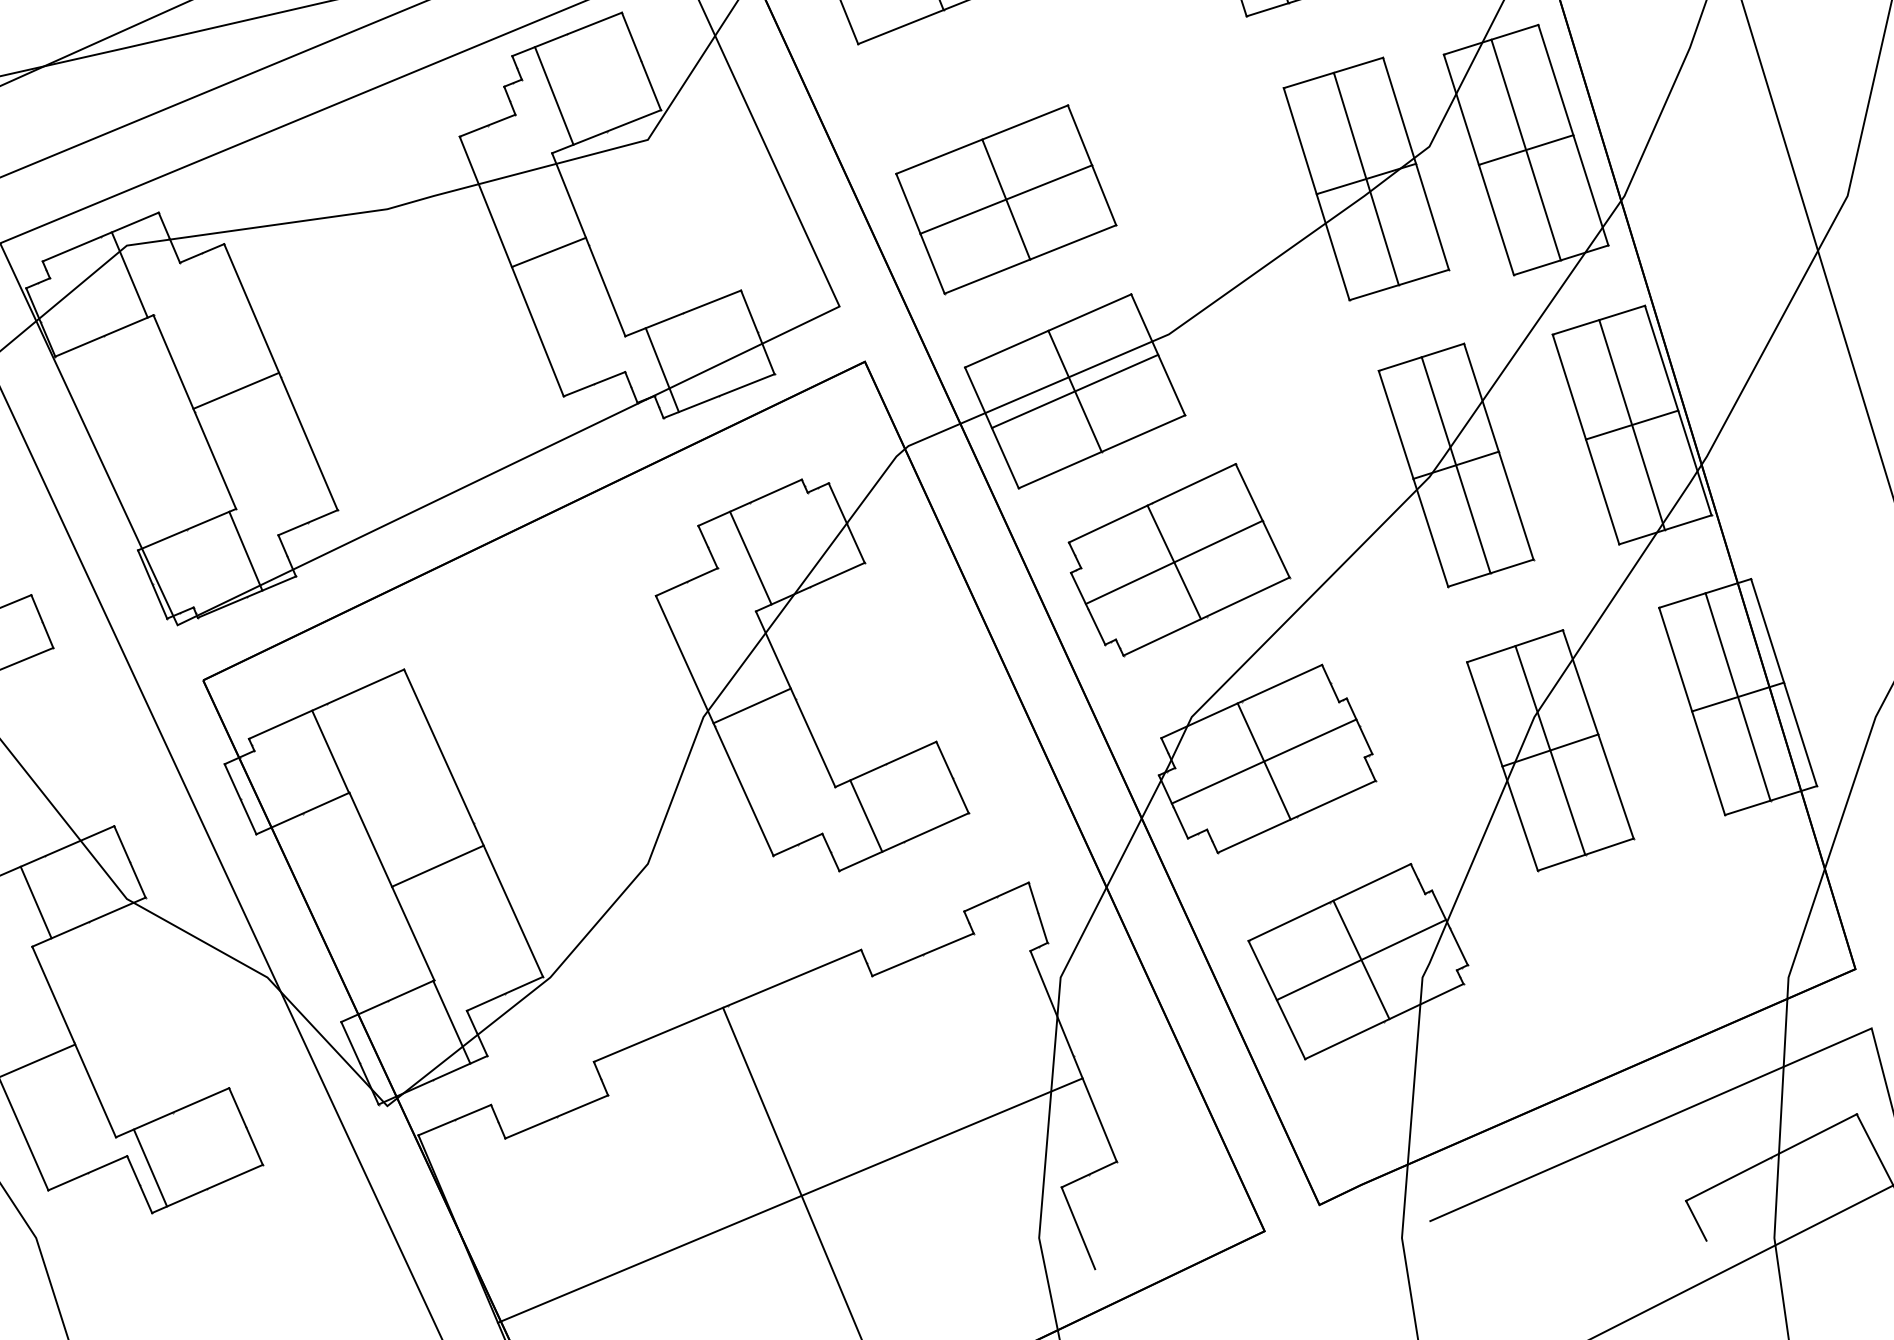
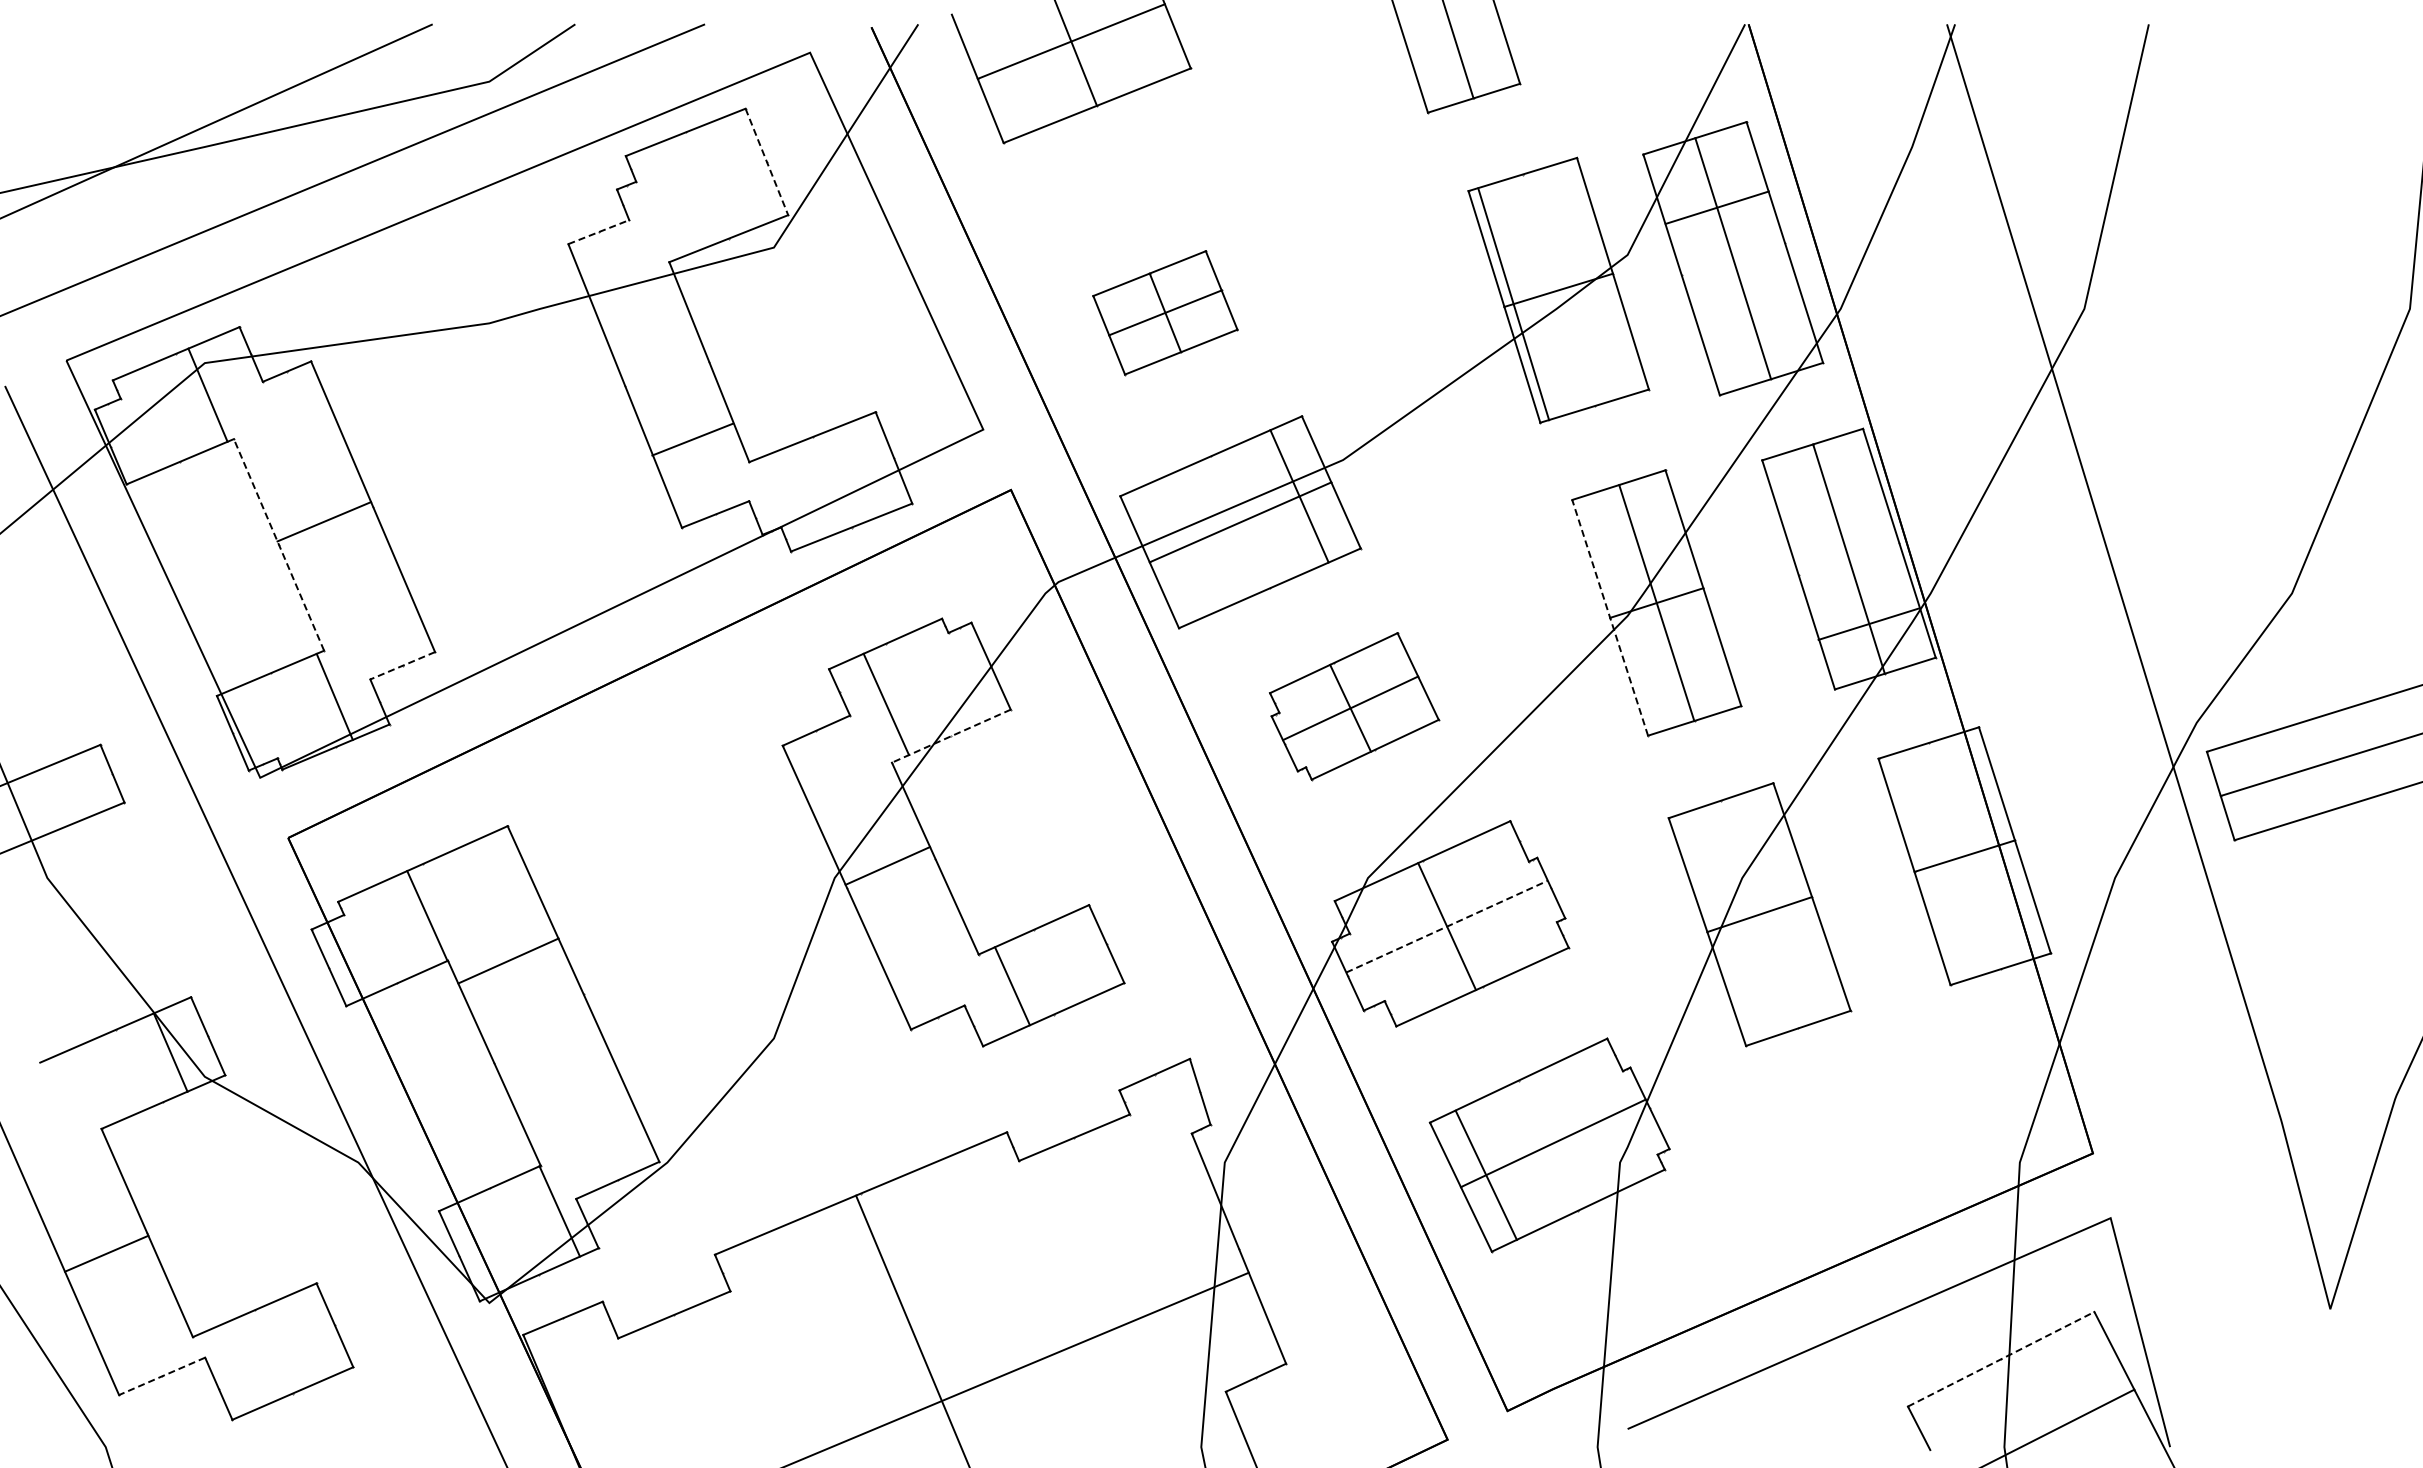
line: (642, 61) -> (767, 162), solid -> dashed
line: (554, 95) -> (671, 199), removed
line: (487, 126) -> (598, 232), solid -> dashed
line: (1525, 149) -> (1716, 207), moved
line: (1366, 179) -> (1513, 304), moved
part: (1006, 199) -> (1165, 312), size x0.6
line: (548, 252) -> (692, 439), moved
line: (662, 369) -> (789, 498), removed
line: (1075, 391) -> (1299, 496), moved
line: (194, 411) -> (278, 544), solid -> dashed
line: (1631, 424) -> (1868, 623), moved
line: (1413, 478) -> (1610, 617), solid -> dashed
line: (307, 522) -> (402, 665), solid -> dashed
part: (1179, 559) -> (1354, 706), size x0.7
line: (809, 587) -> (950, 736), solid -> dashed
line: (1737, 696) -> (1964, 855), removed
line: (1550, 750) -> (1759, 914), removed
line: (1264, 761) -> (1447, 926), solid -> dashed
line: (437, 865) -> (508, 960), moved
line: (35, 902) -> (170, 1052), moved
line: (1360, 960) -> (1485, 1175), moved
line: (1771, 1157) -> (2001, 1359), solid -> dashed
line: (150, 1167) -> (230, 1370), removed
line: (88, 1173) -> (162, 1376), solid -> dashed

